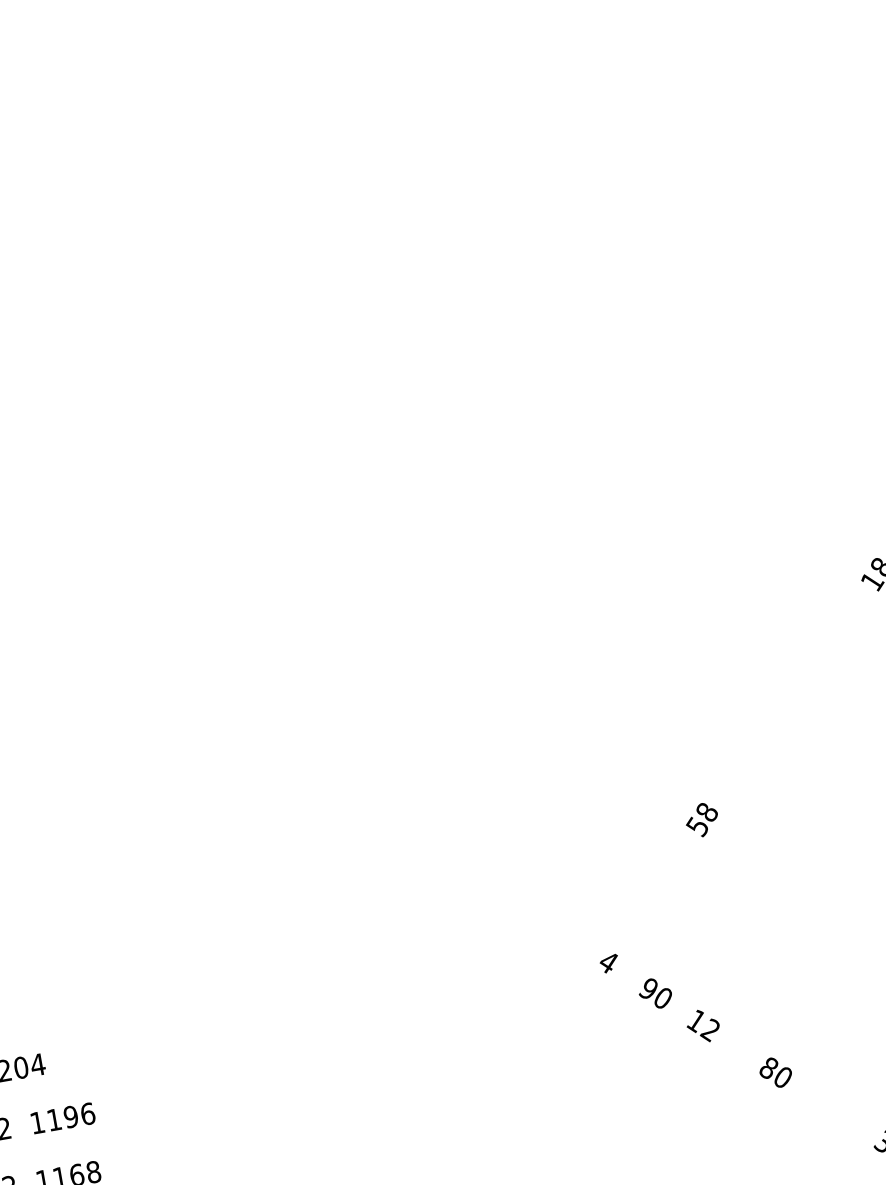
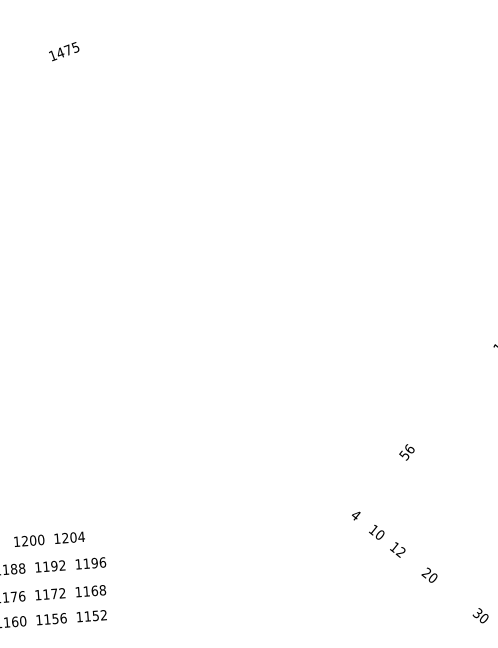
text: (704, 811) -> (408, 448), 58 -> 56
text: (648, 988) -> (373, 529), 90 -> 10
text: (768, 1067) -> (426, 572), 80 -> 20

